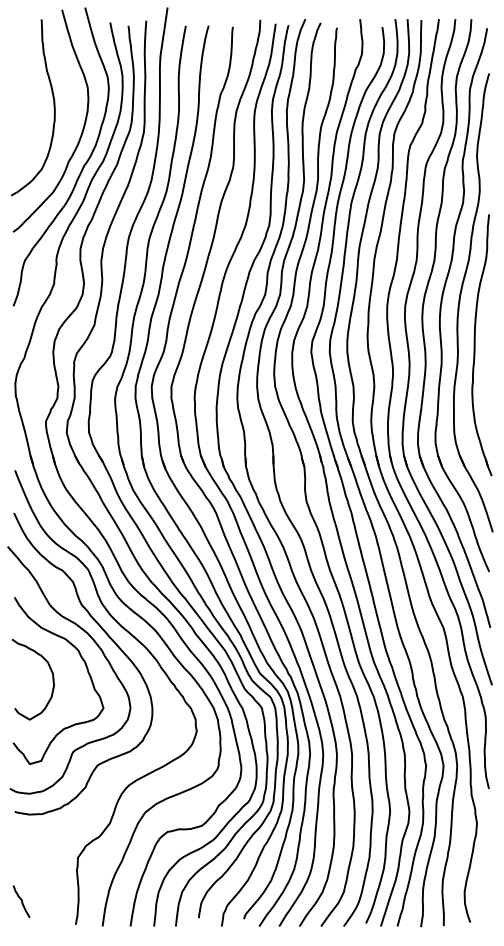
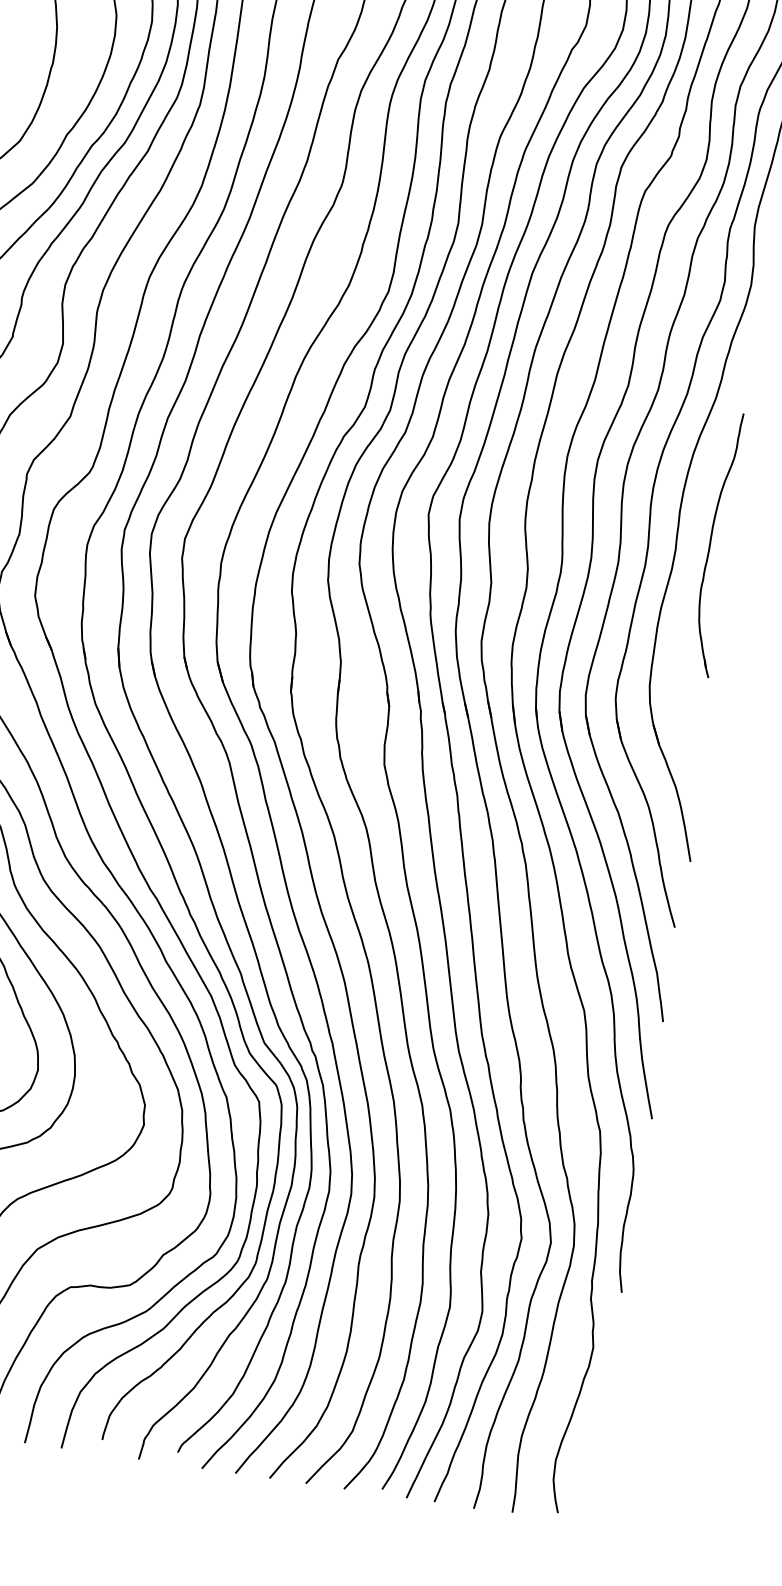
part: (481, 345) -> (716, 544), size x0.6

